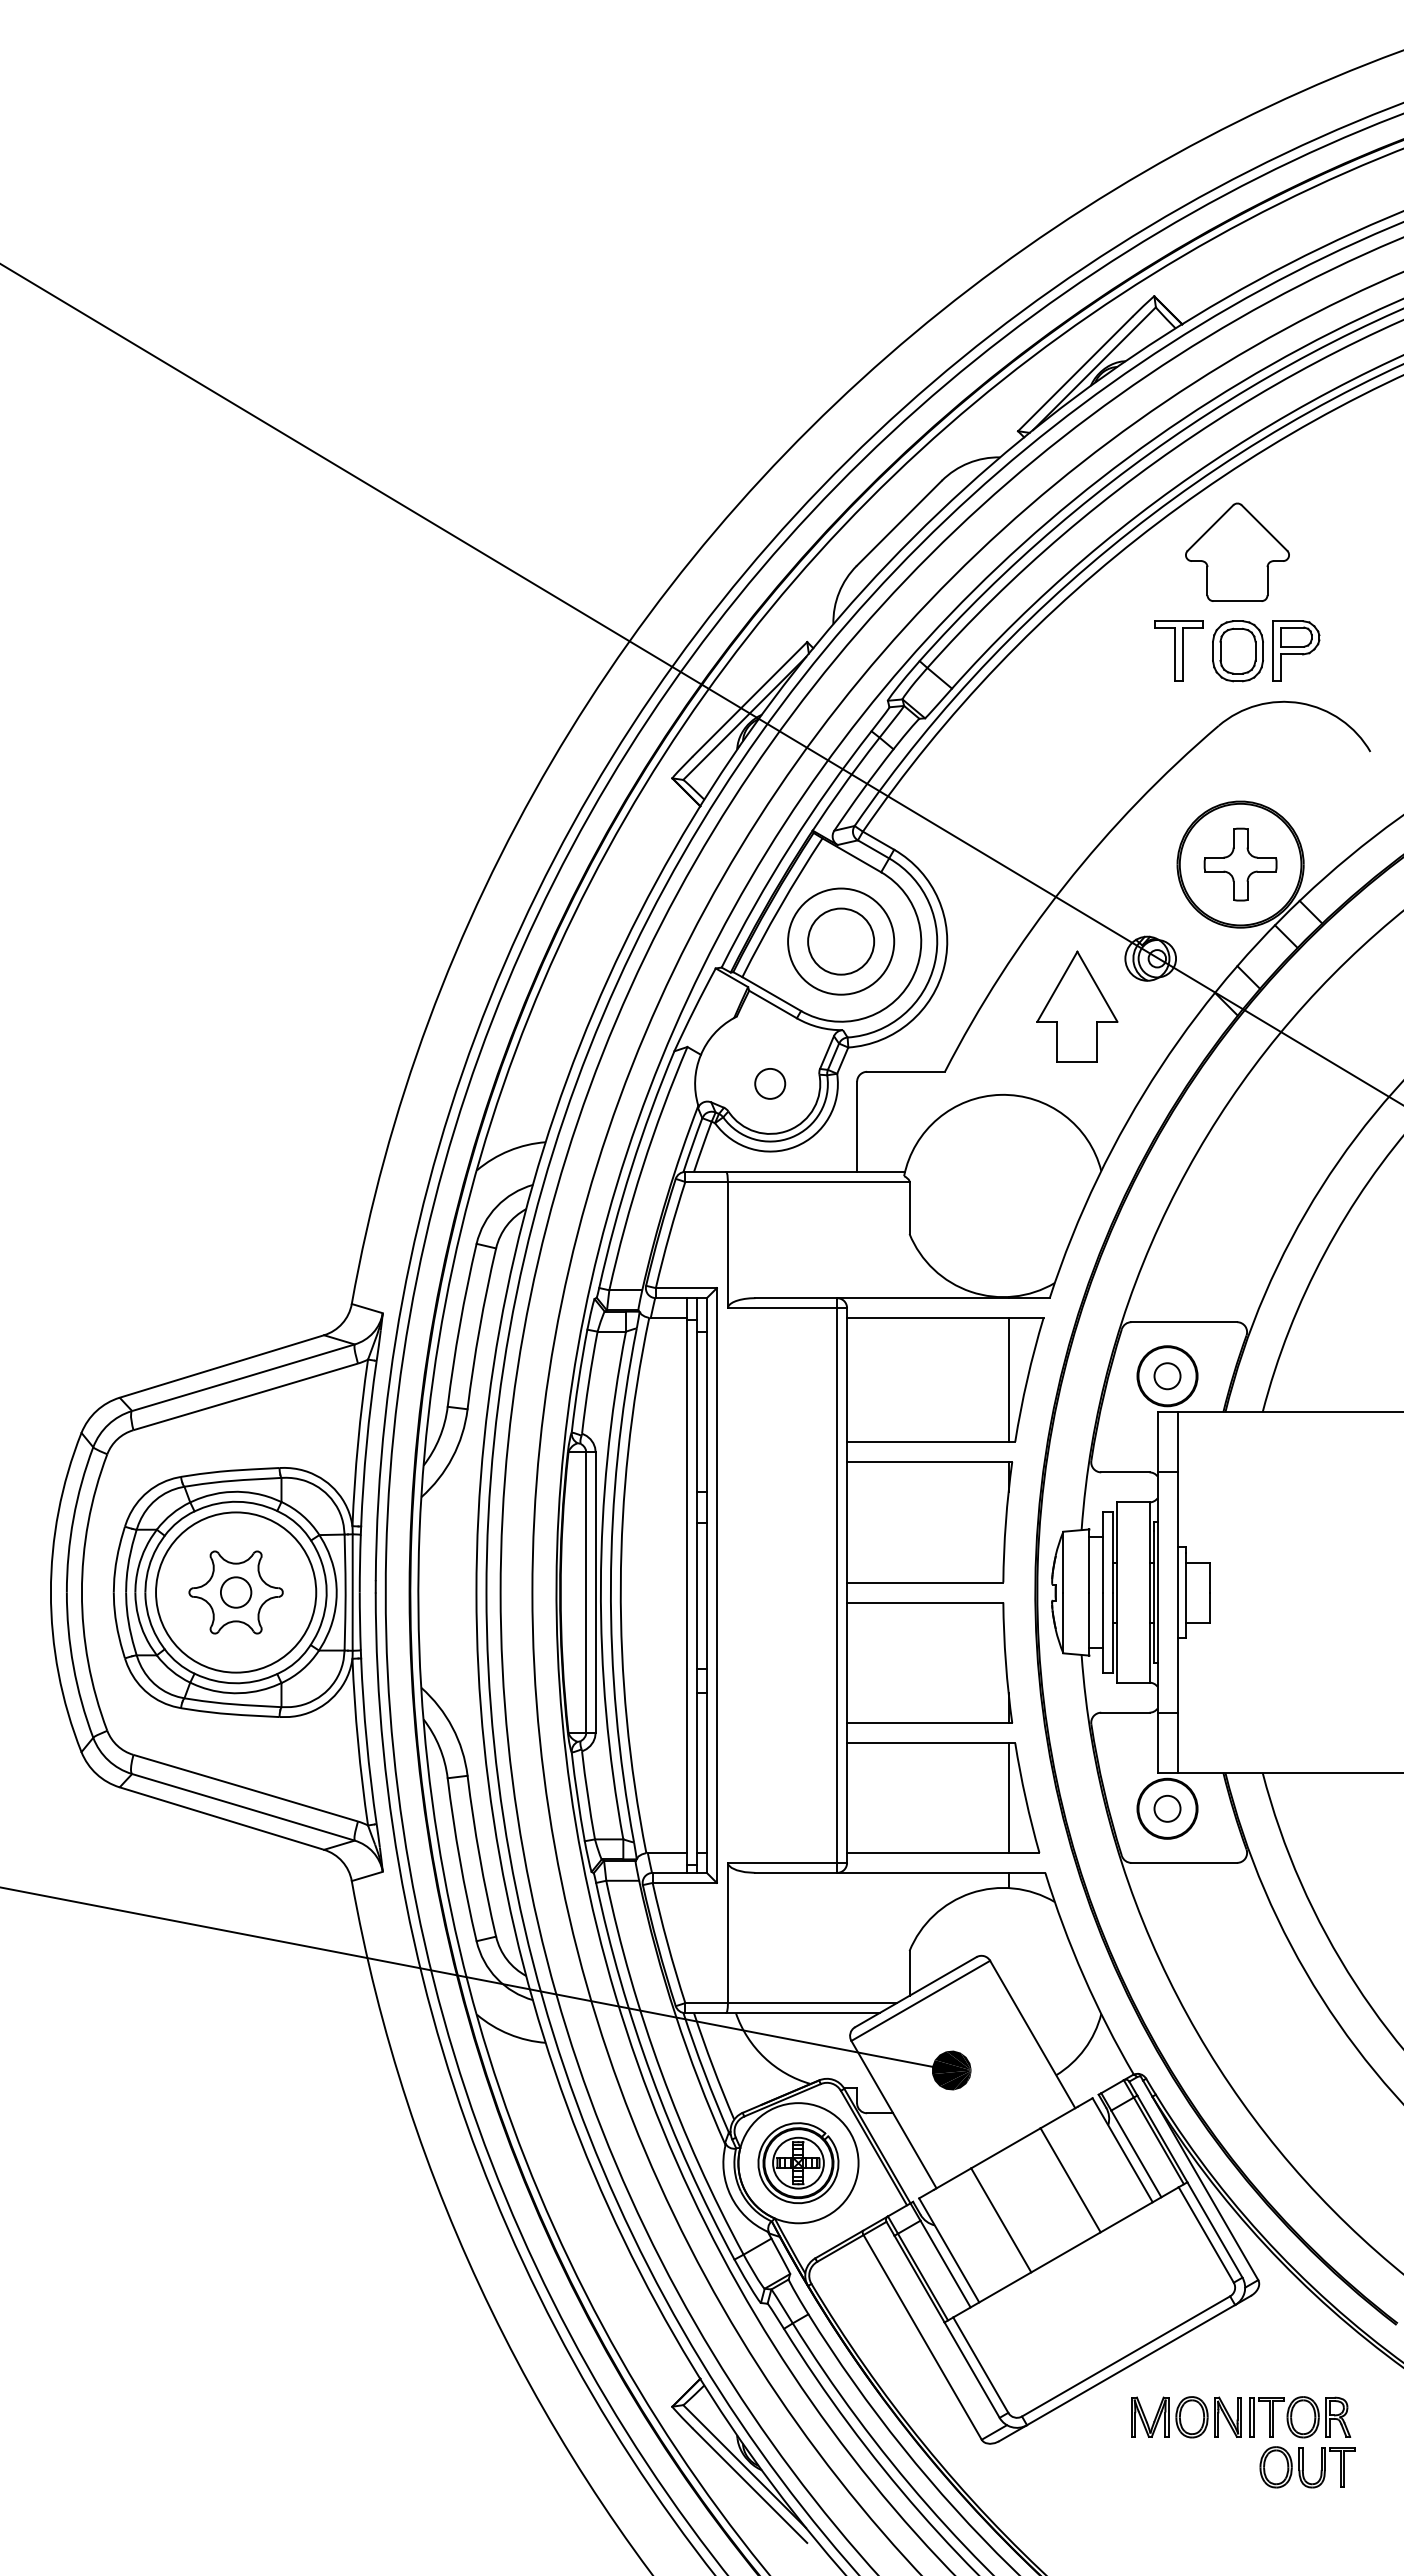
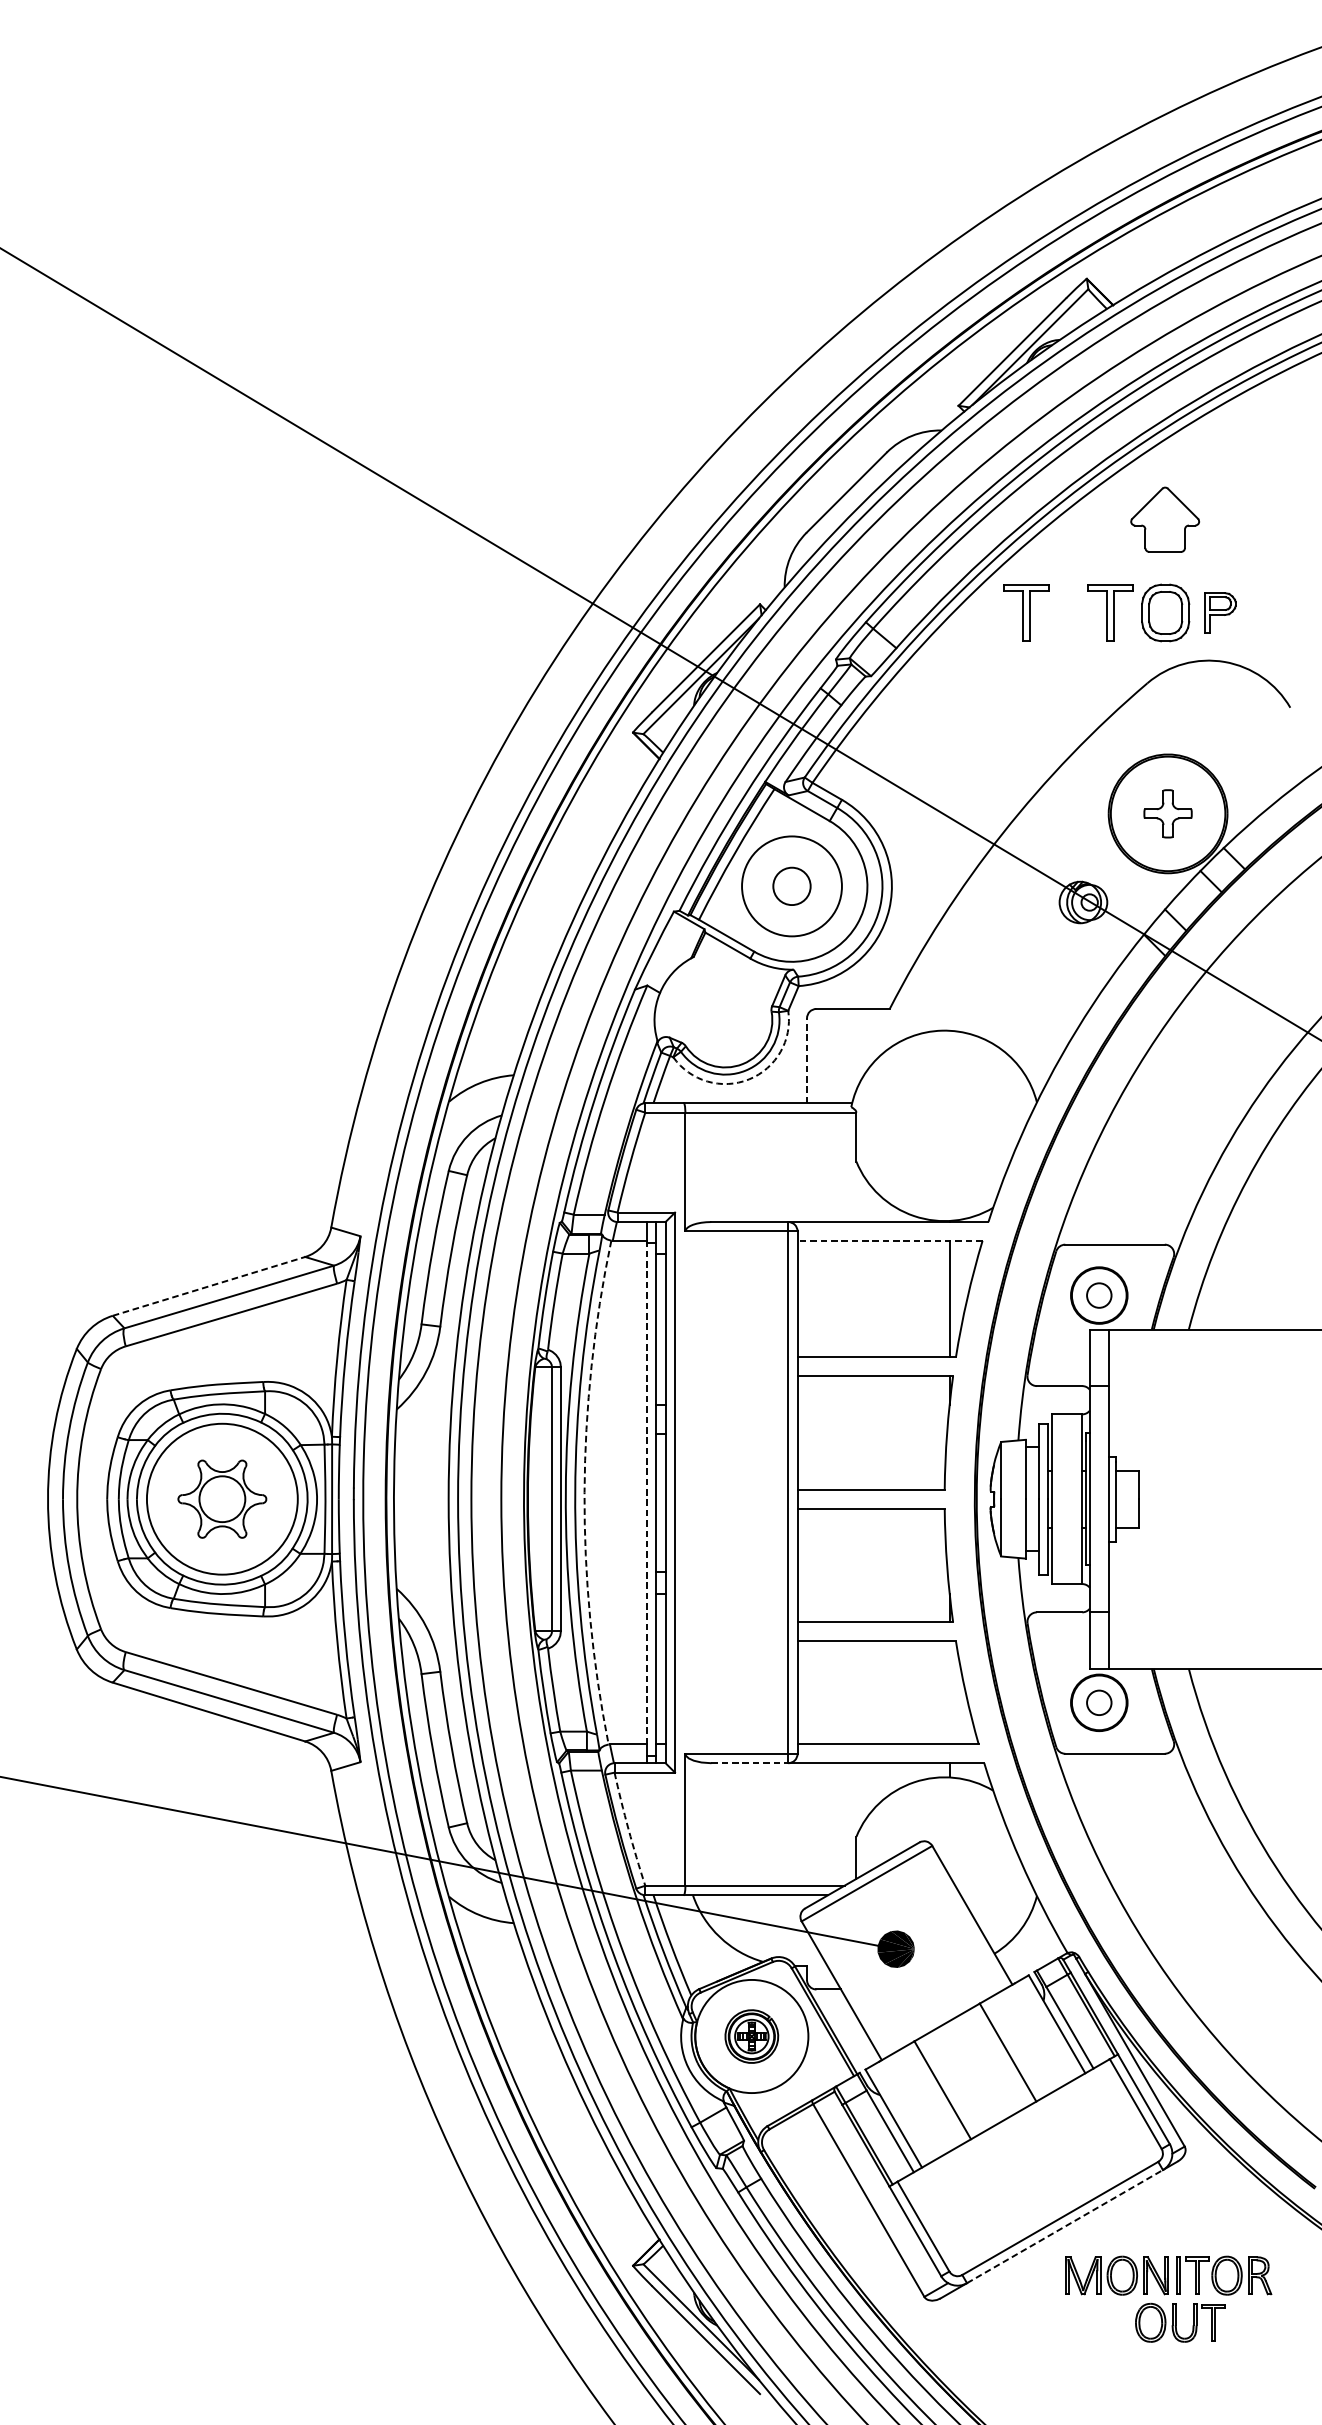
part: (1237, 551) -> (1165, 519), size x0.7
part: (1089, 650) -> (1025, 612), added
part: (1296, 650) -> (1220, 612), size x0.7
part: (1240, 864) -> (1167, 813), size x0.7
circle: (841, 941) -> (792, 886), size x0.6
part: (1077, 1006) -> (1014, 947), removed
circle: (770, 1083) -> (725, 1019), removed
line: (857, 1126) -> (807, 1060), solid -> dashed
arc: (795, 1146) -> (749, 1079), solid -> dashed
line: (944, 1318) -> (889, 1241), solid -> dashed
line: (221, 1366) -> (208, 1286), solid -> dashed
arc: (620, 1585) -> (584, 1492), solid -> dashed
line: (686, 1585) -> (646, 1492), solid -> dashed
circle: (235, 1592) -> (221, 1499), size x1.6
line: (1008, 1797) -> (949, 1692), removed
line: (796, 1872) -> (749, 1762), solid -> dashed
arc: (667, 1943) -> (628, 1829), solid -> dashed
part: (798, 2163) -> (751, 2036), size x0.7
line: (1131, 2364) -> (1065, 2226), solid -> dashed
part: (1307, 2467) -> (1180, 2322), moved

